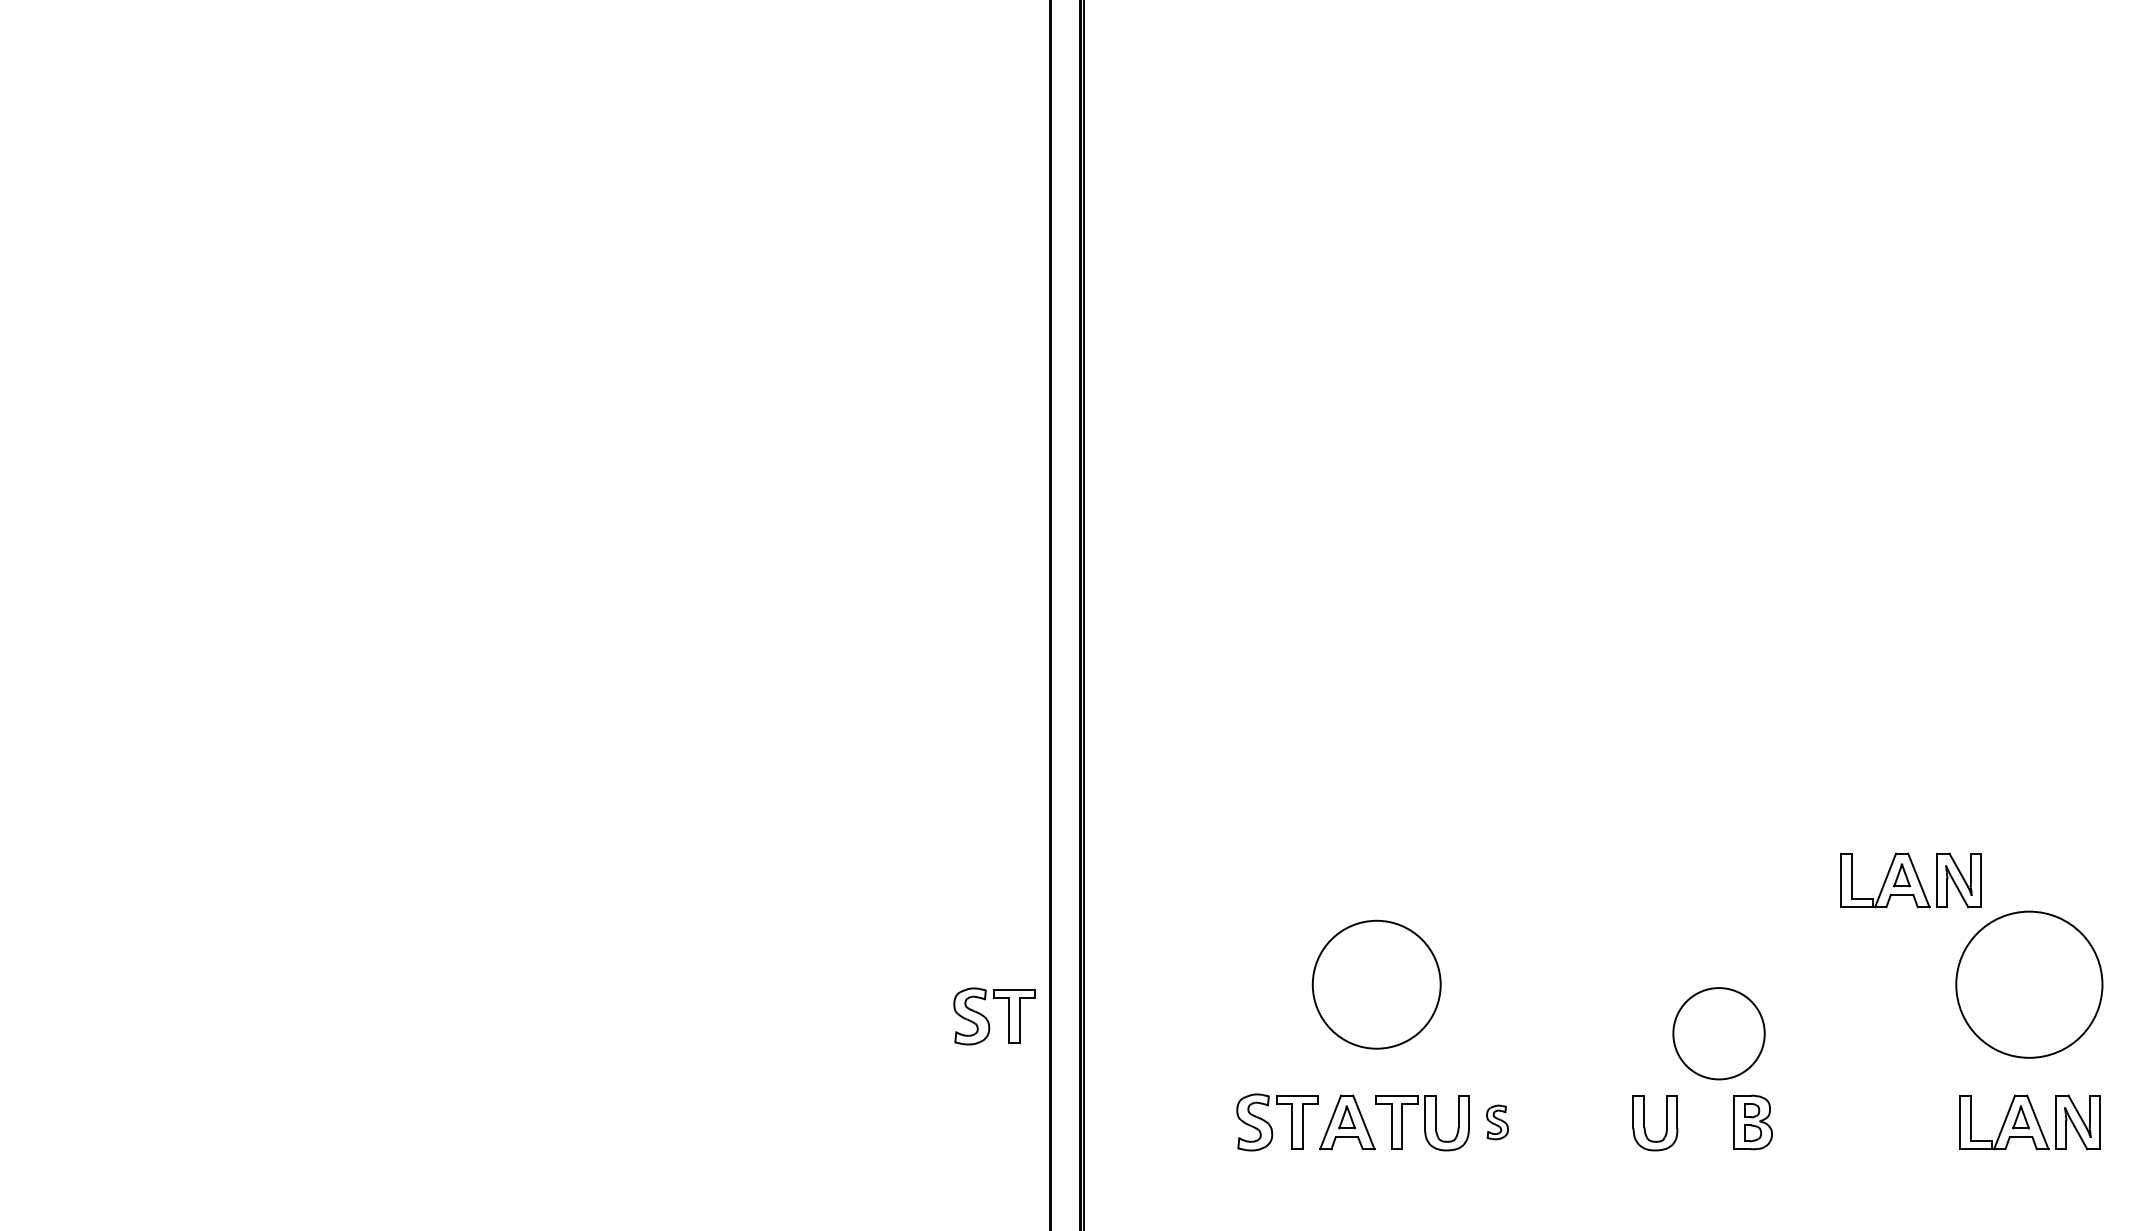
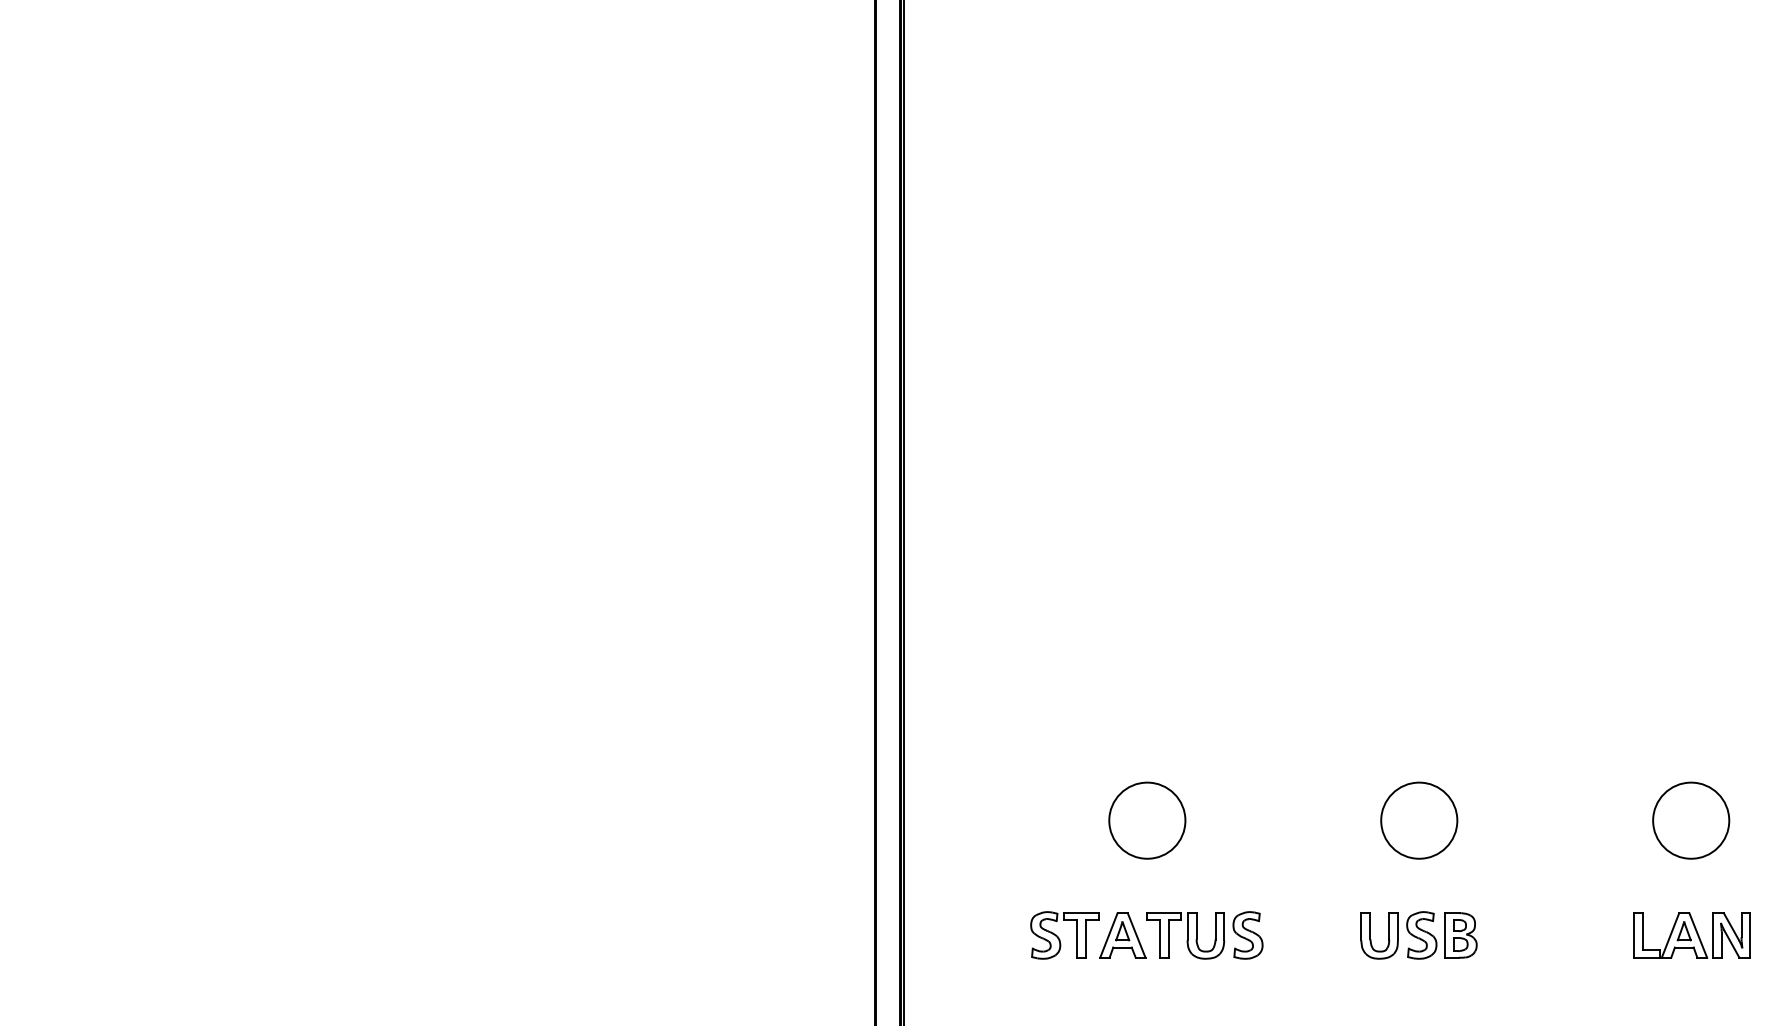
part: (1910, 880) -> (1592, 733), removed
circle: (1376, 984) -> (1147, 820), size x0.71
circle: (2029, 984) -> (1691, 820), size x0.62
part: (988, 1020) -> (823, 850), removed
circle: (1718, 1033) -> (1418, 820), moved
part: (1497, 1122) -> (1247, 935), size x1.67
part: (1705, 1122) -> (1421, 935), added

